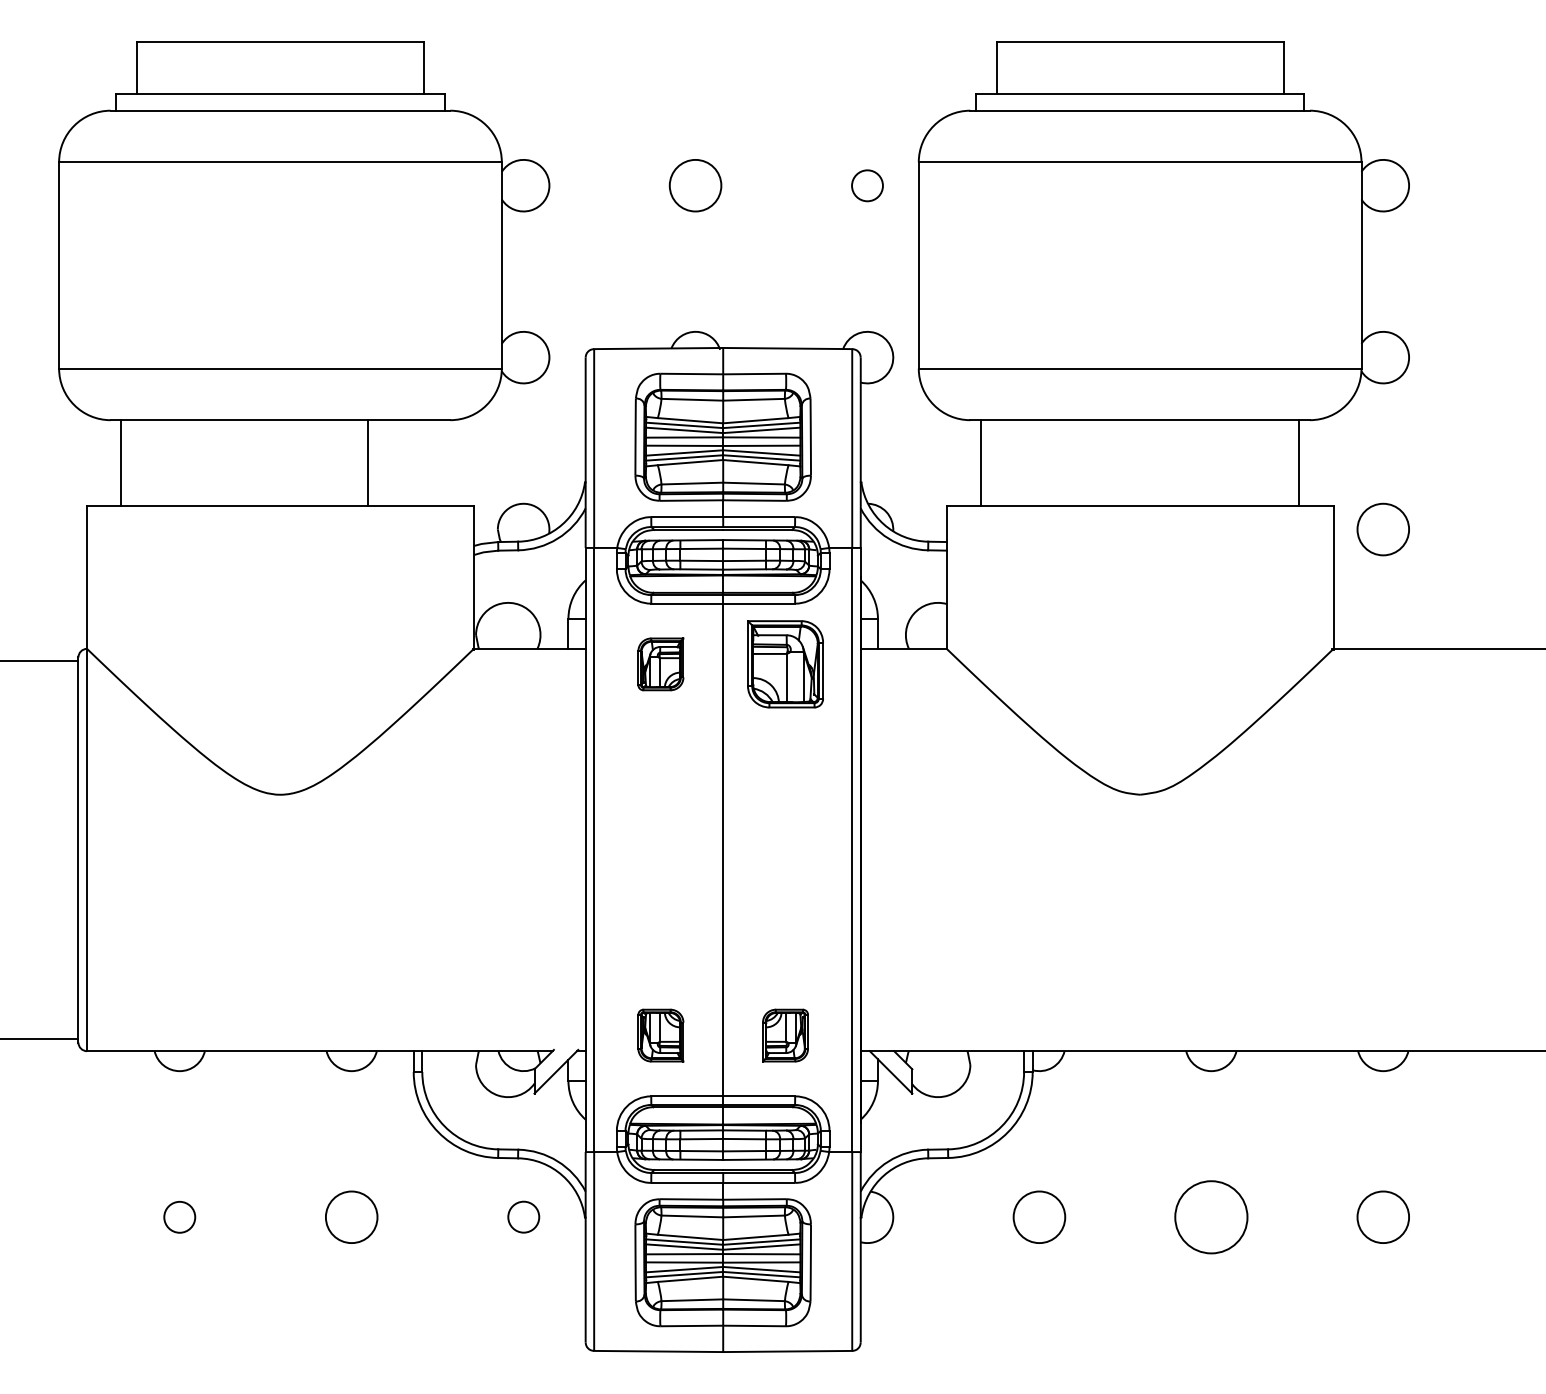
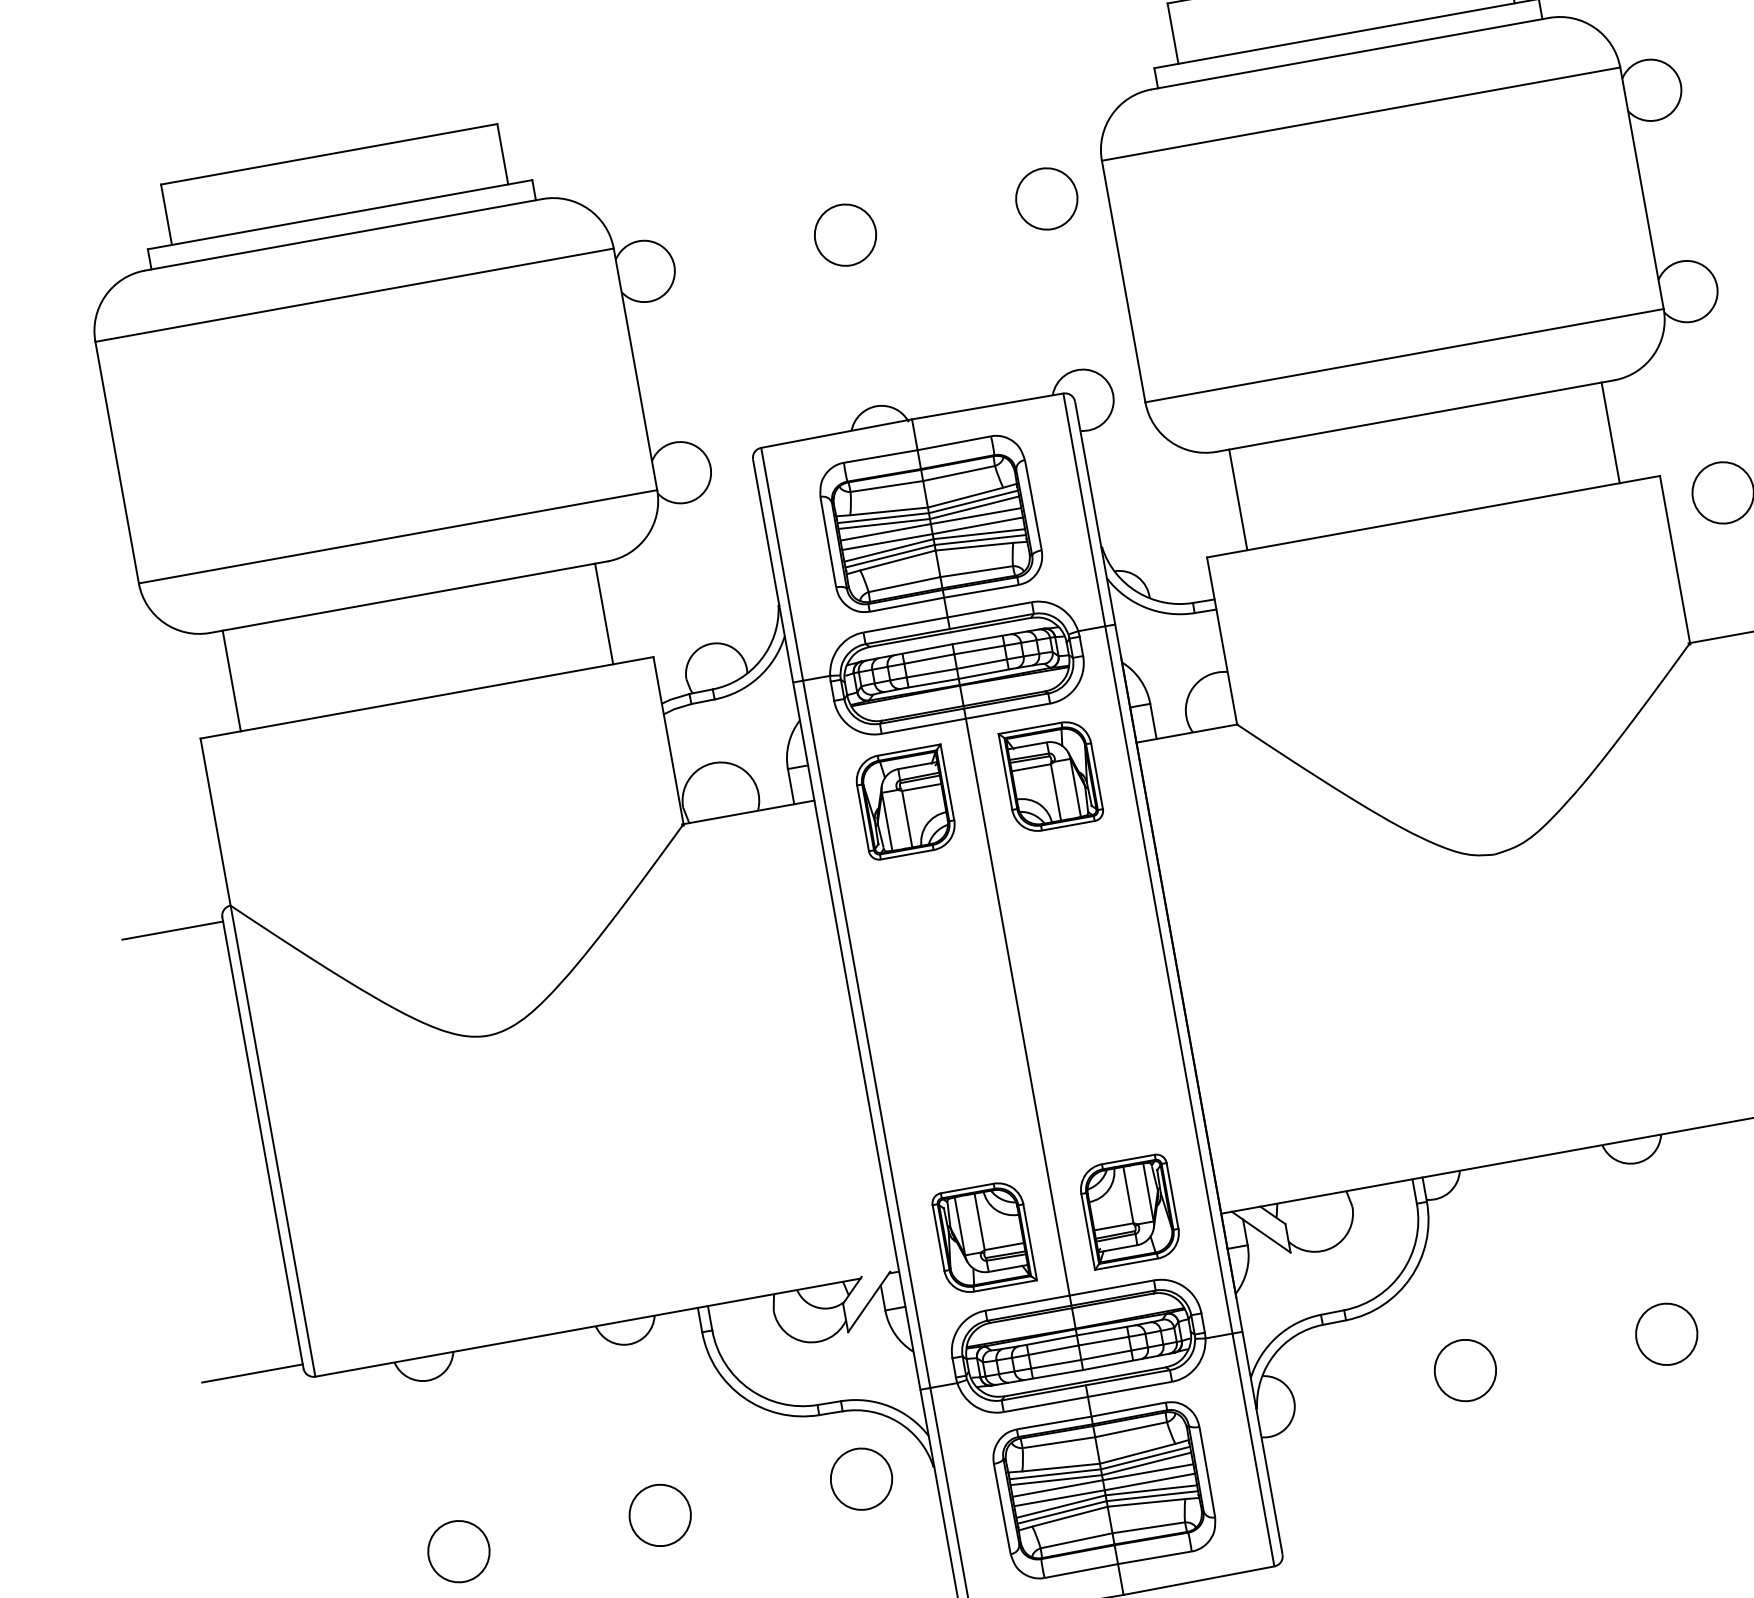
circle: (867, 185) -> (1046, 198), size x1.67
line: (367, 463) -> (604, 614), moved
part: (660, 664) -> (905, 803), size x1.67
part: (660, 1035) -> (983, 1237), size x1.67
part: (785, 1035) -> (1129, 1211), size x1.67
circle: (523, 1216) -> (861, 1478), size x1.67
circle: (179, 1217) -> (458, 1551), size x1.67
circle: (1211, 1217) -> (1666, 1334), size x0.71

